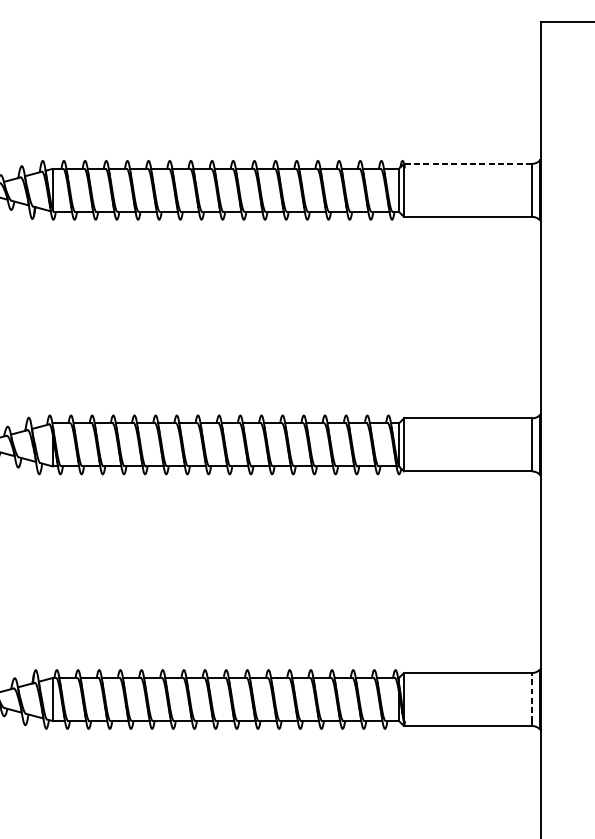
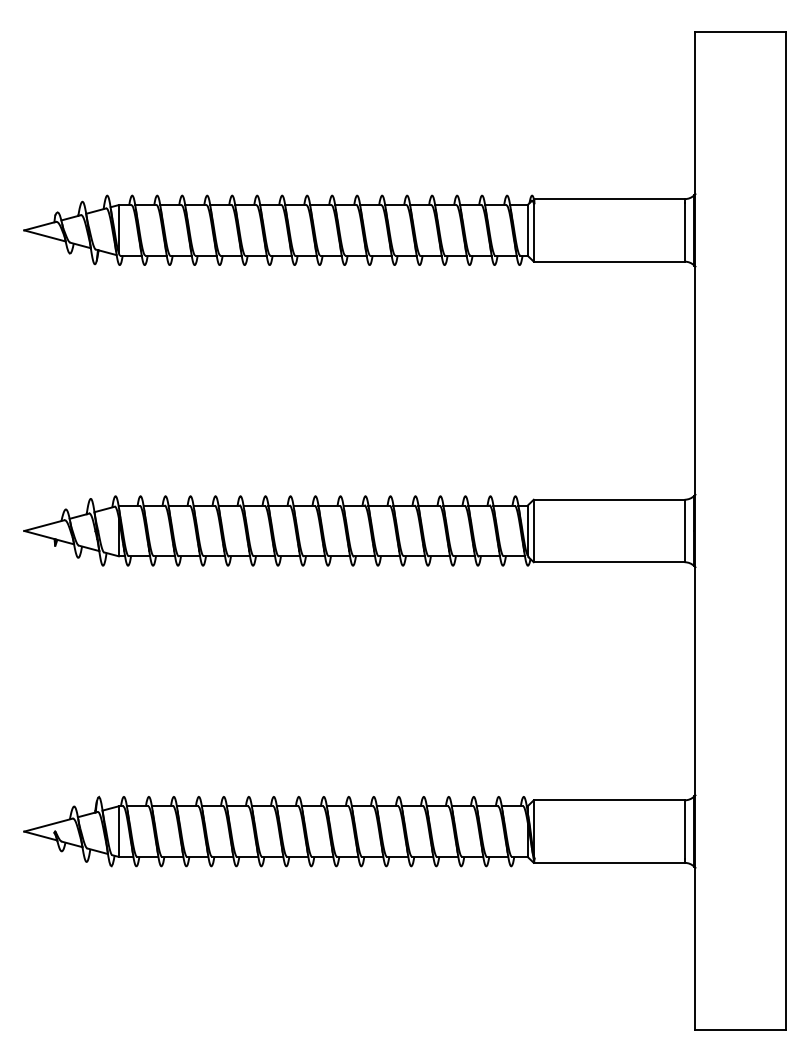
line: (467, 164) -> (608, 199), dashed -> solid
line: (531, 697) -> (684, 829), dashed -> solid

